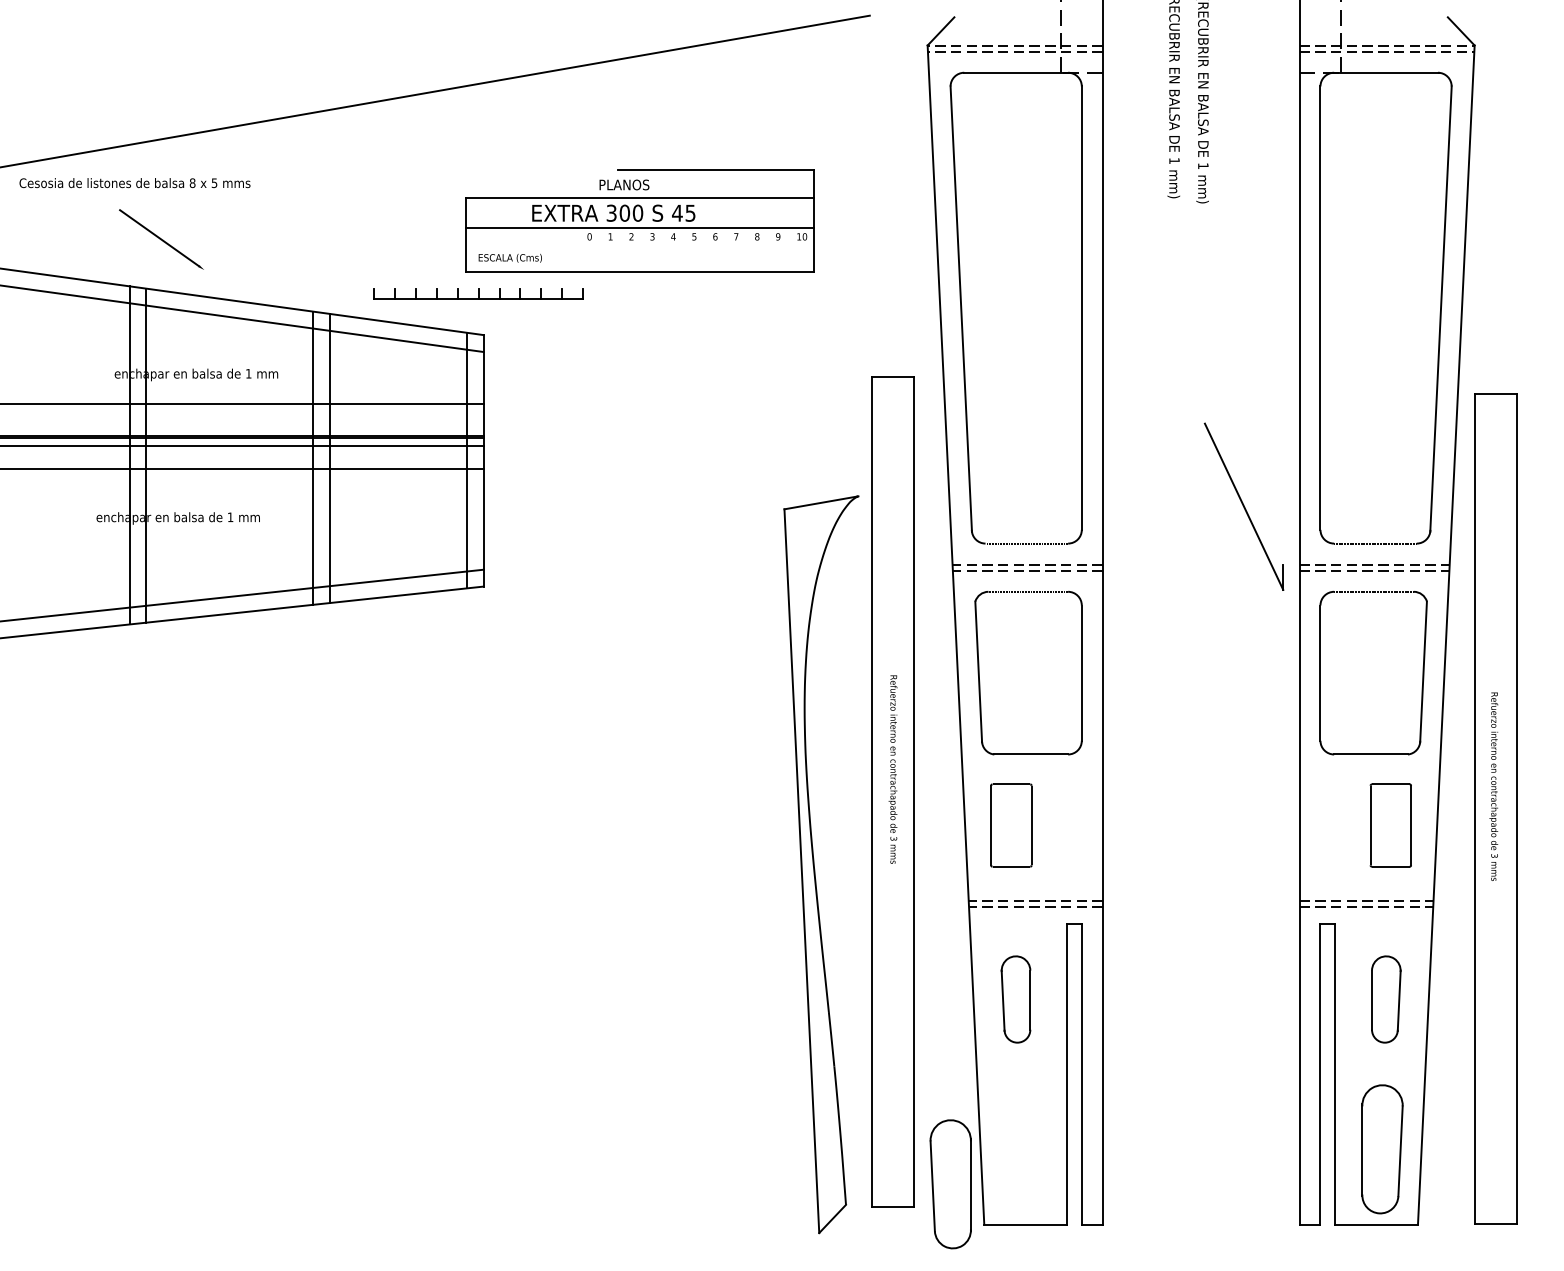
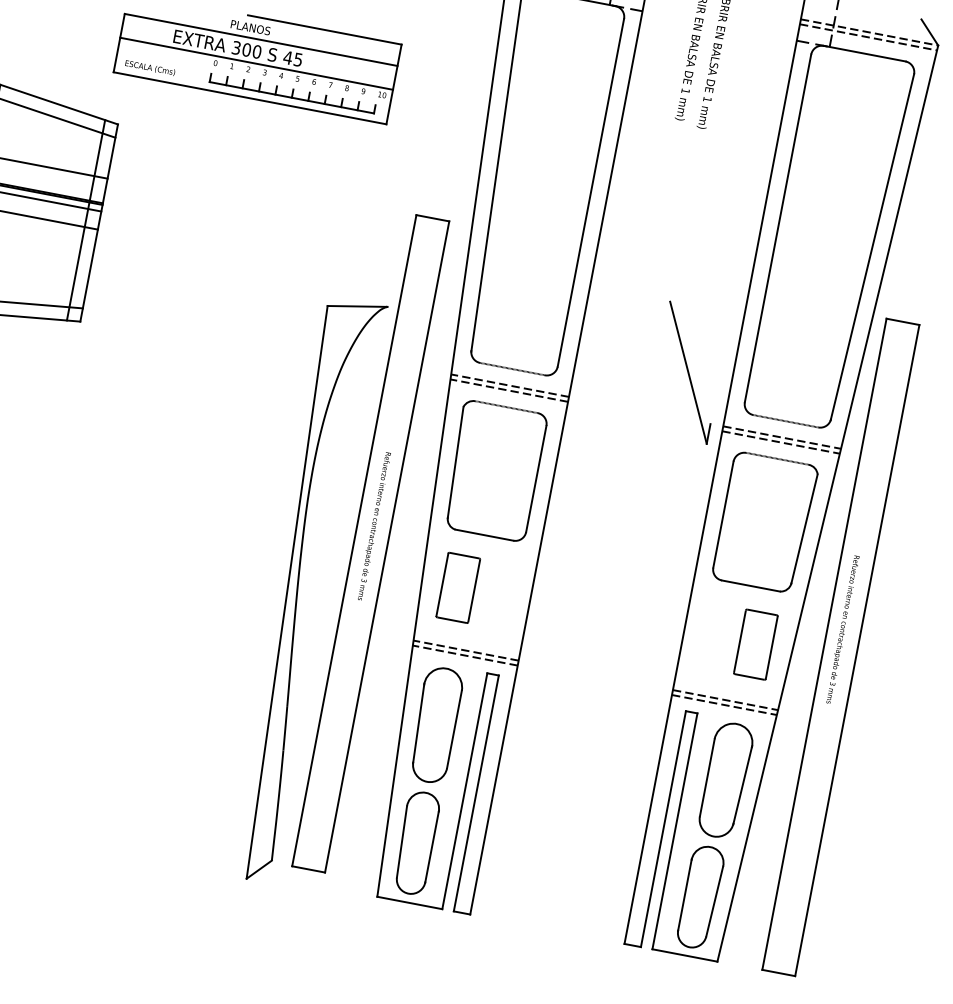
part: (478, 293) -> (292, 93), moved
part: (1015, 999) -> (435, 724), size x1.67
part: (1386, 999) -> (726, 780), size x1.67
part: (950, 1184) -> (416, 843), moved

